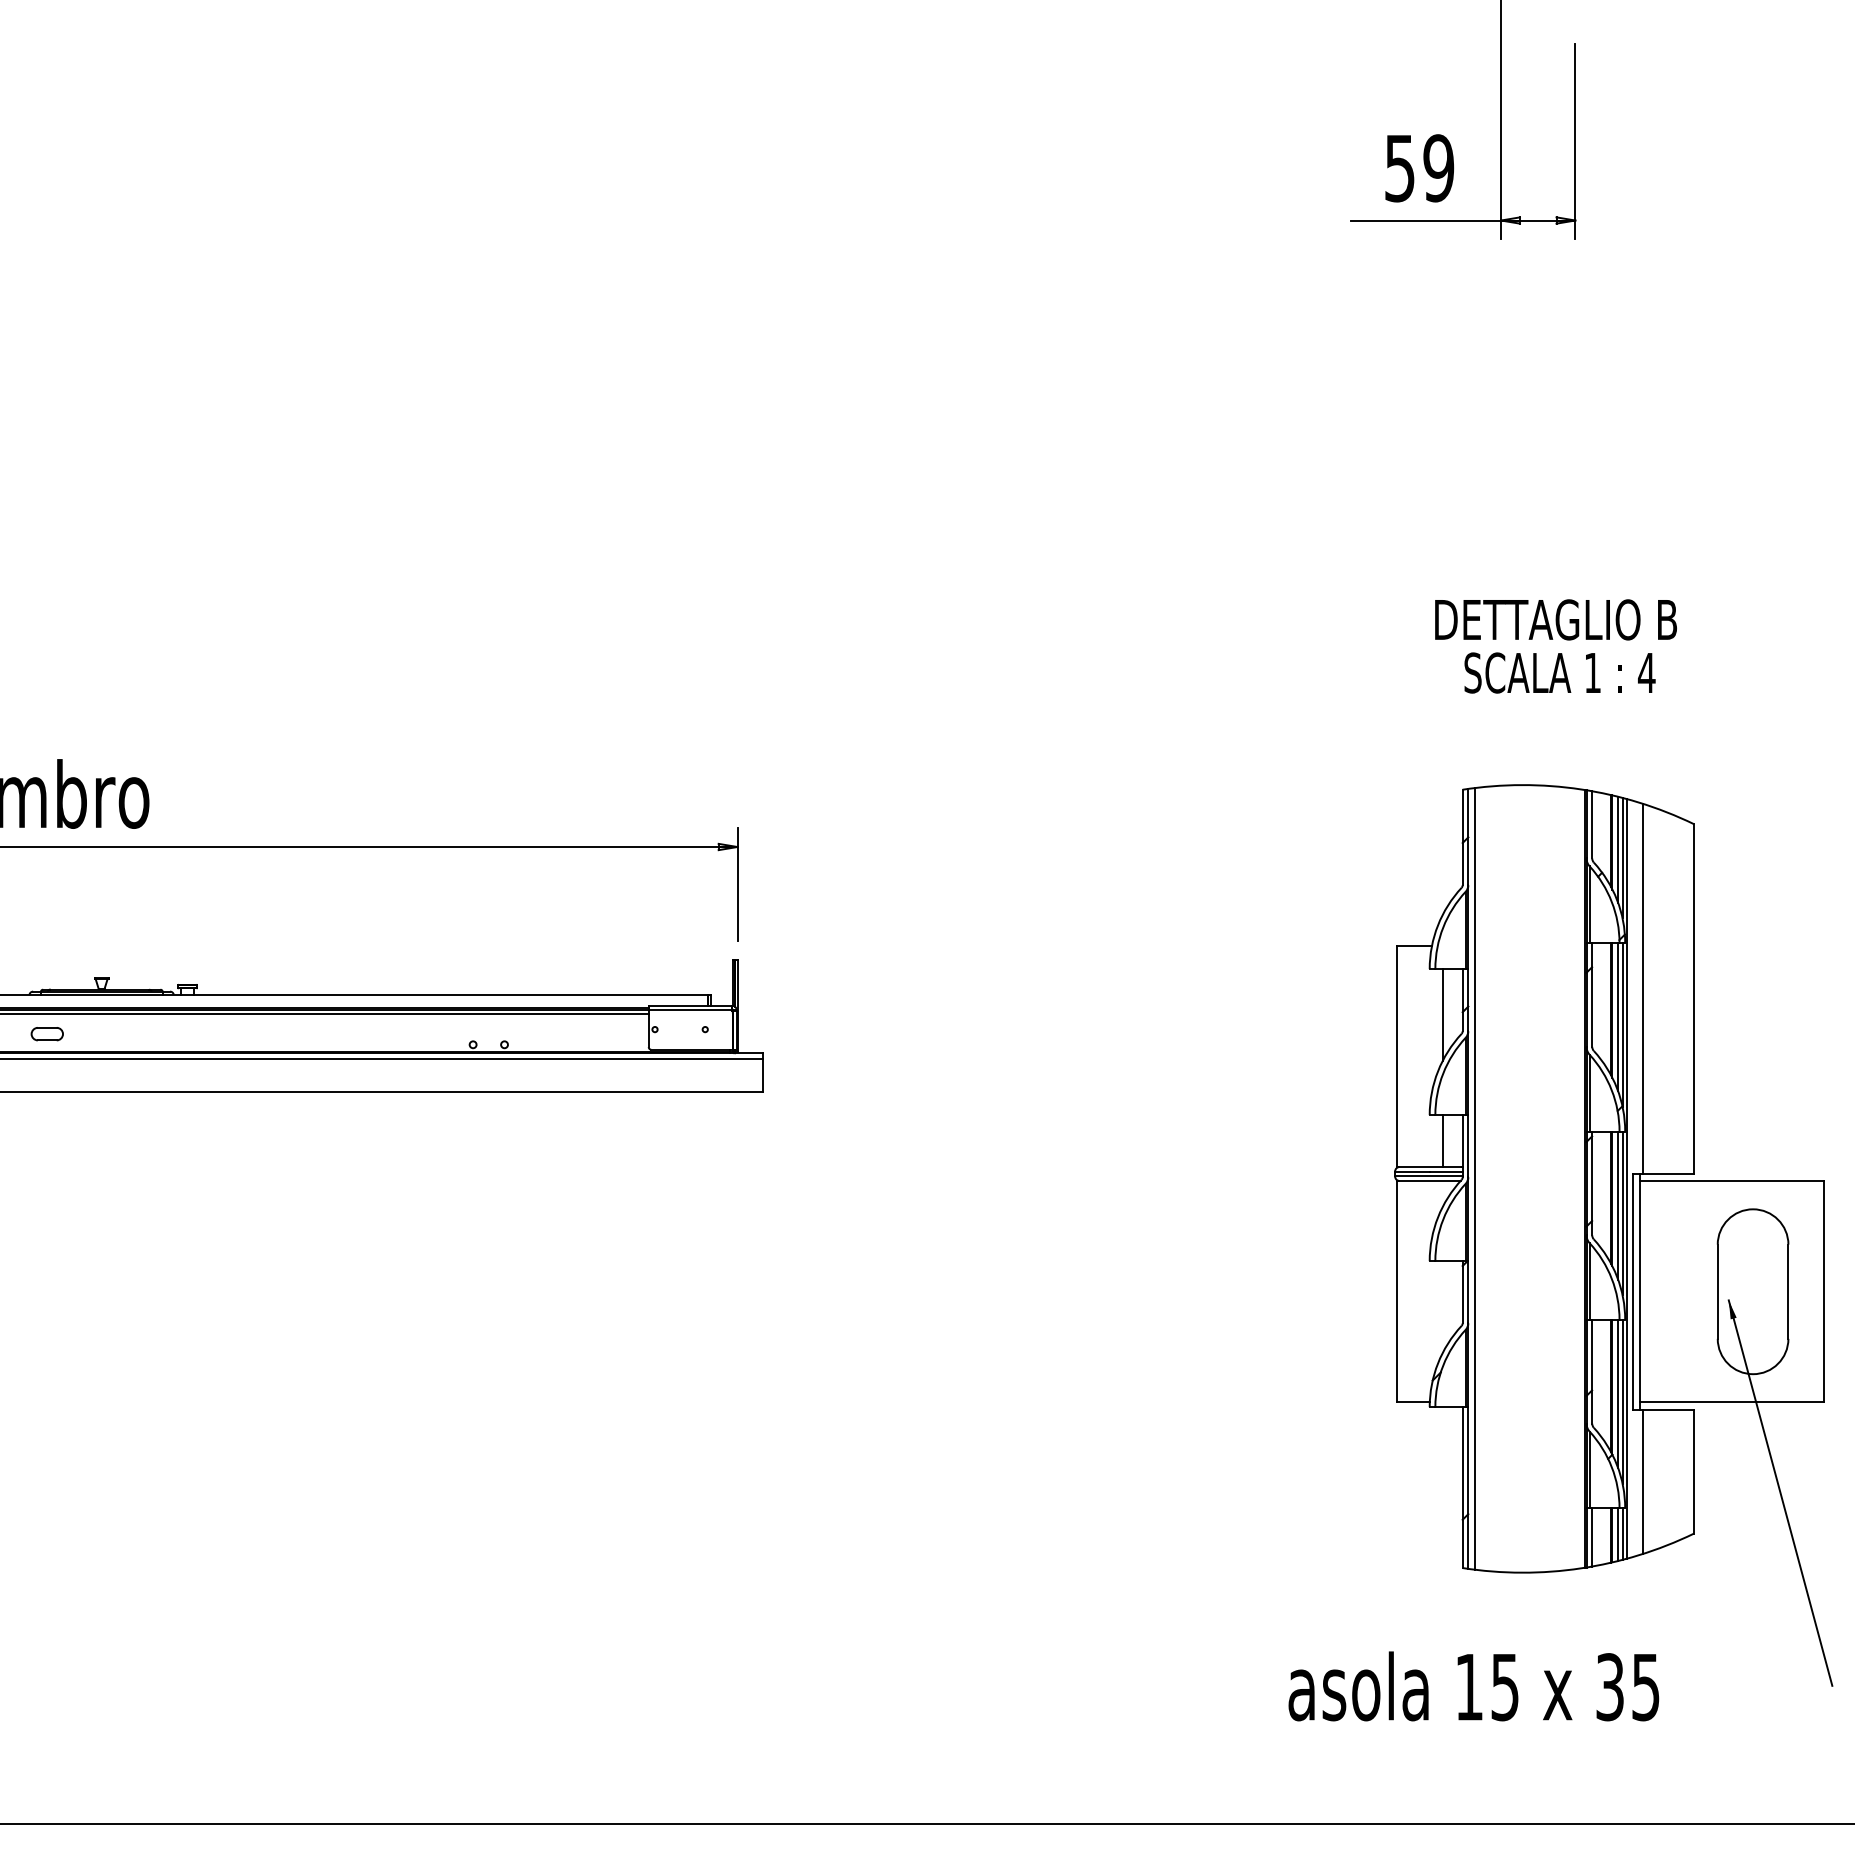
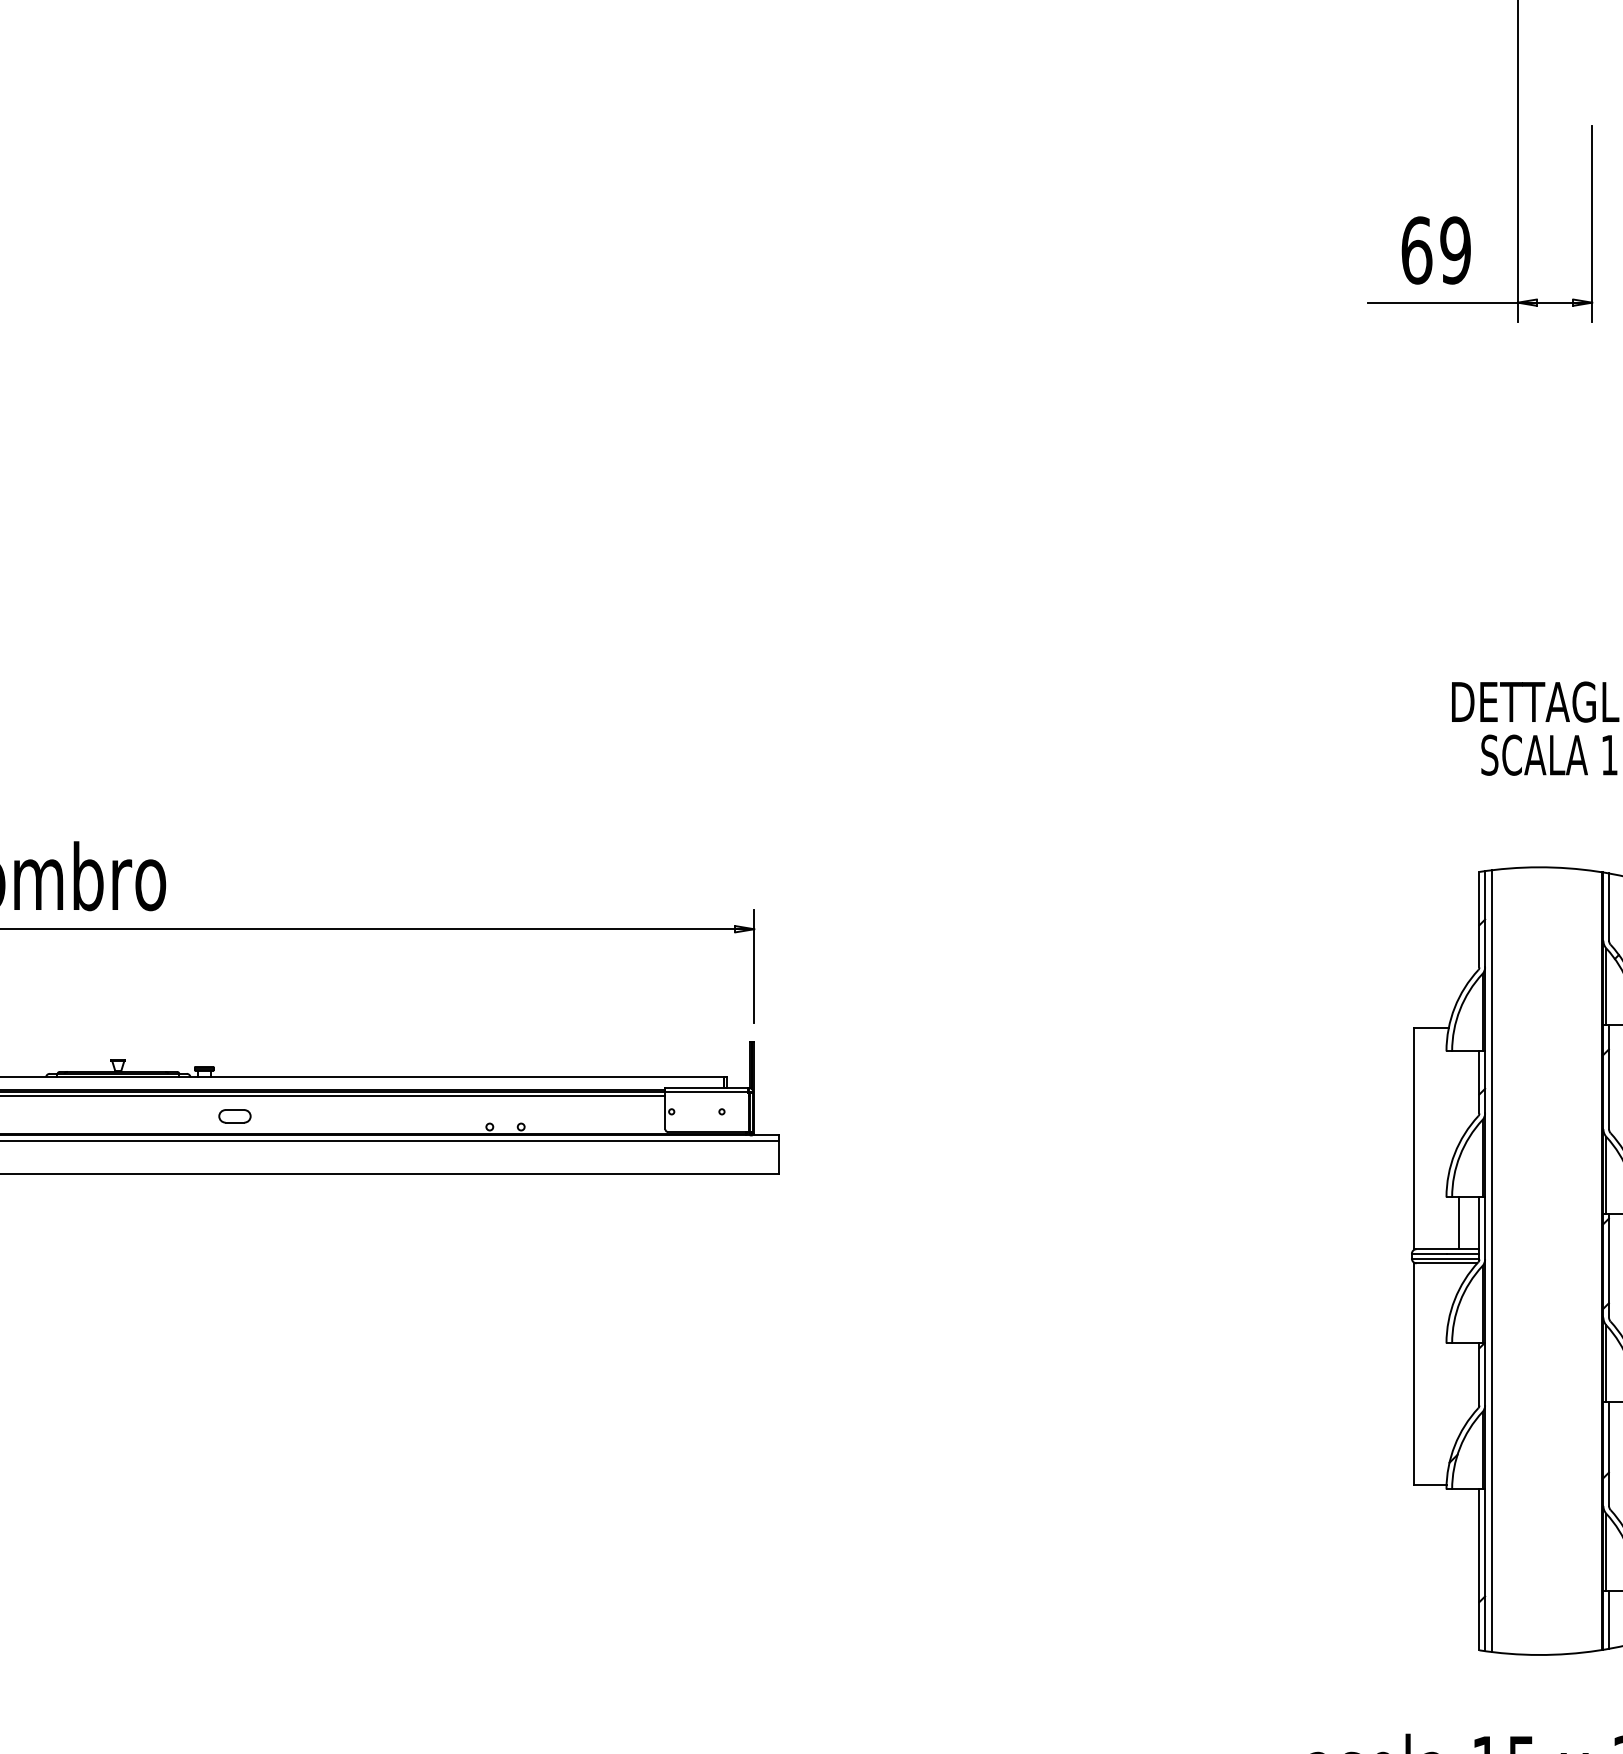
text: (1400, 168) -> (1417, 250), 59 -> 69
line: (1442, 1015) -> (1459, 1097), removed
part: (46, 1034) -> (234, 1116), moved

